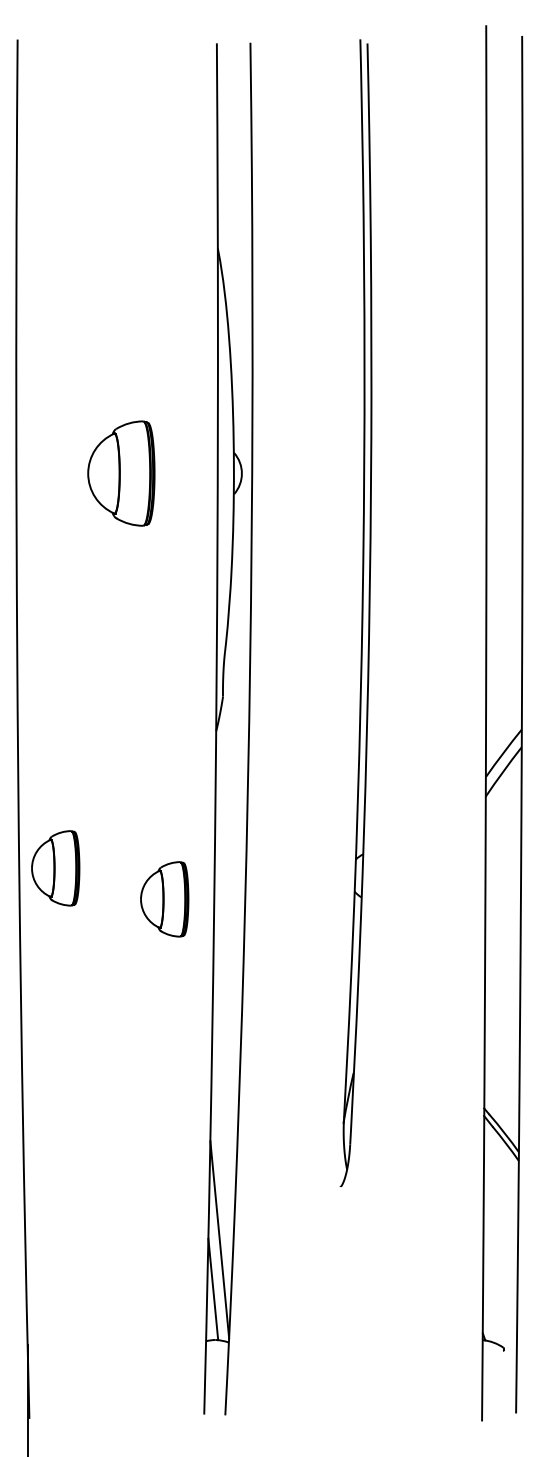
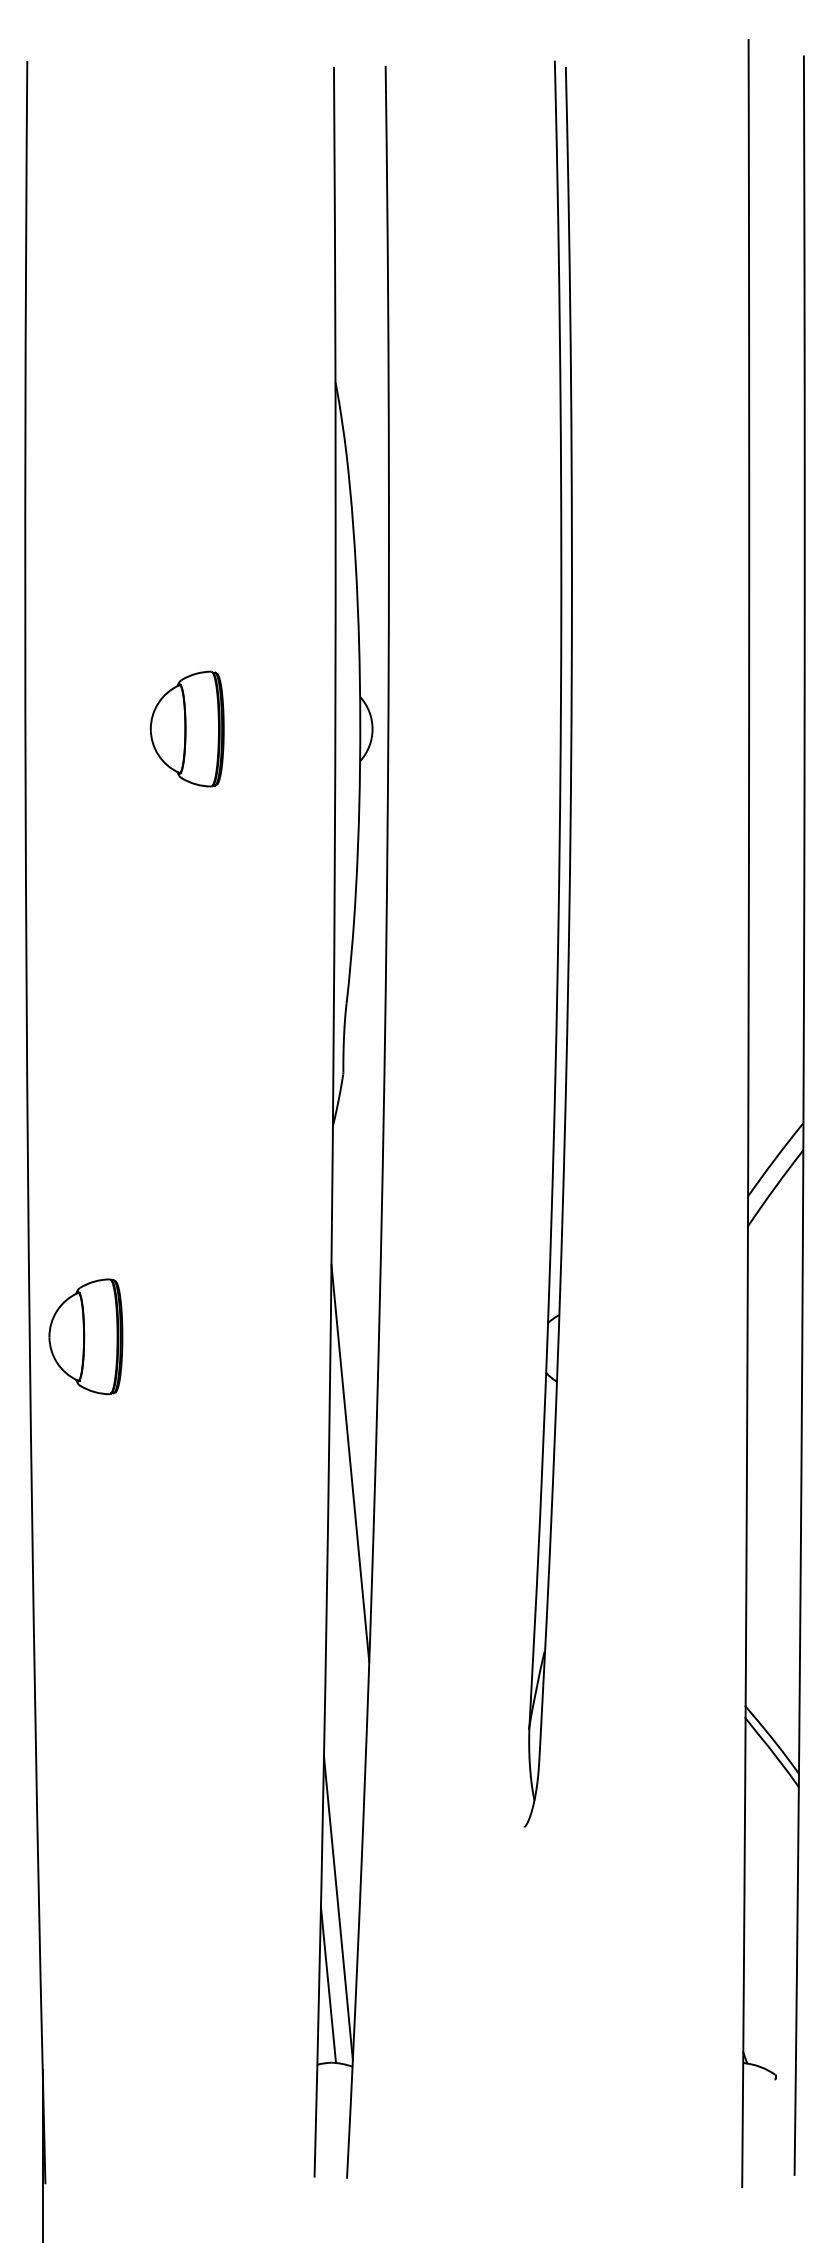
part: (121, 473) -> (187, 728), size x0.71
part: (164, 899) -> (253, 1384), removed
line: (227, 950) -> (350, 1463), added

